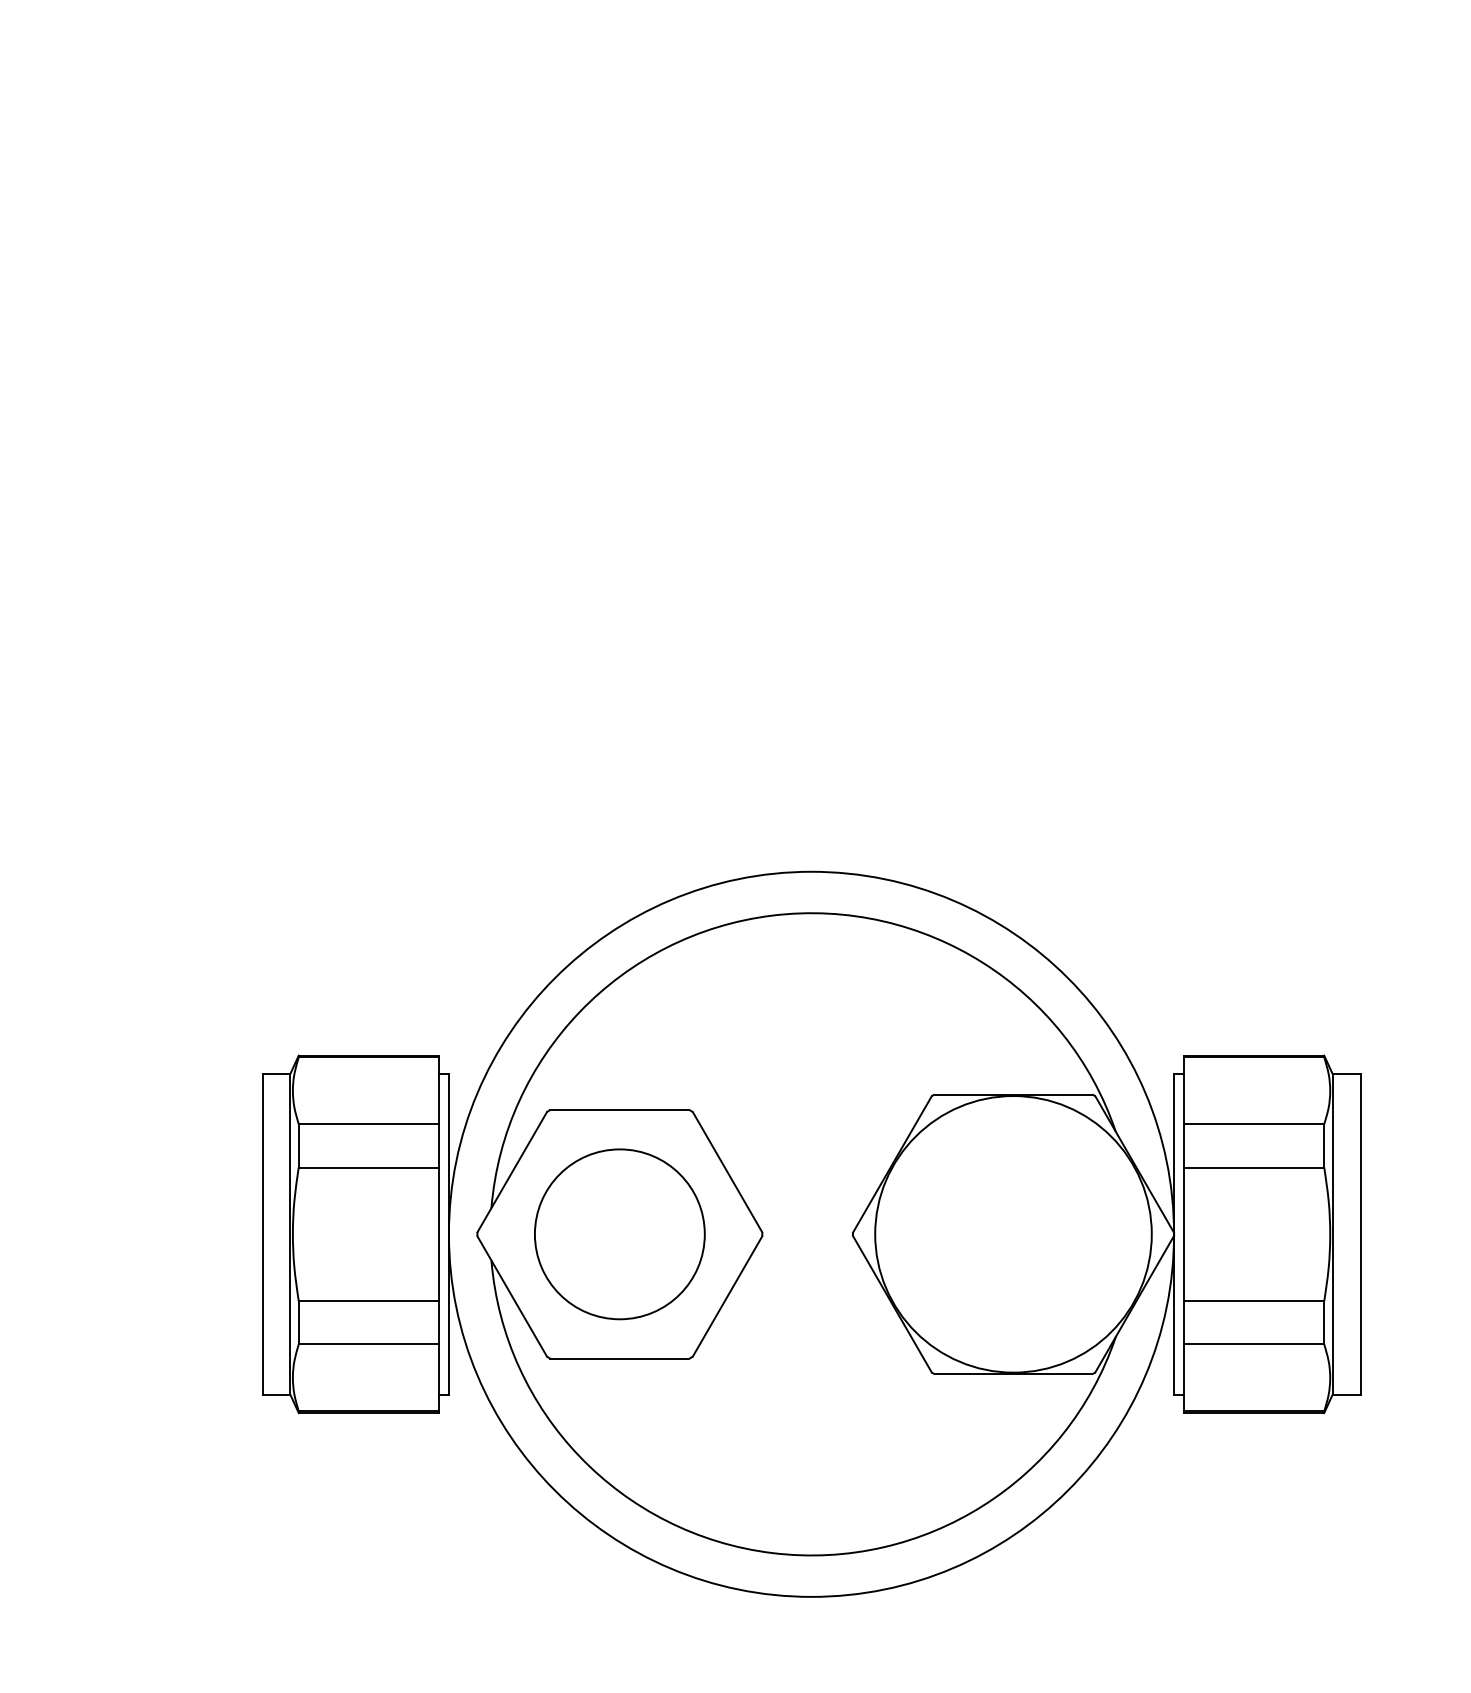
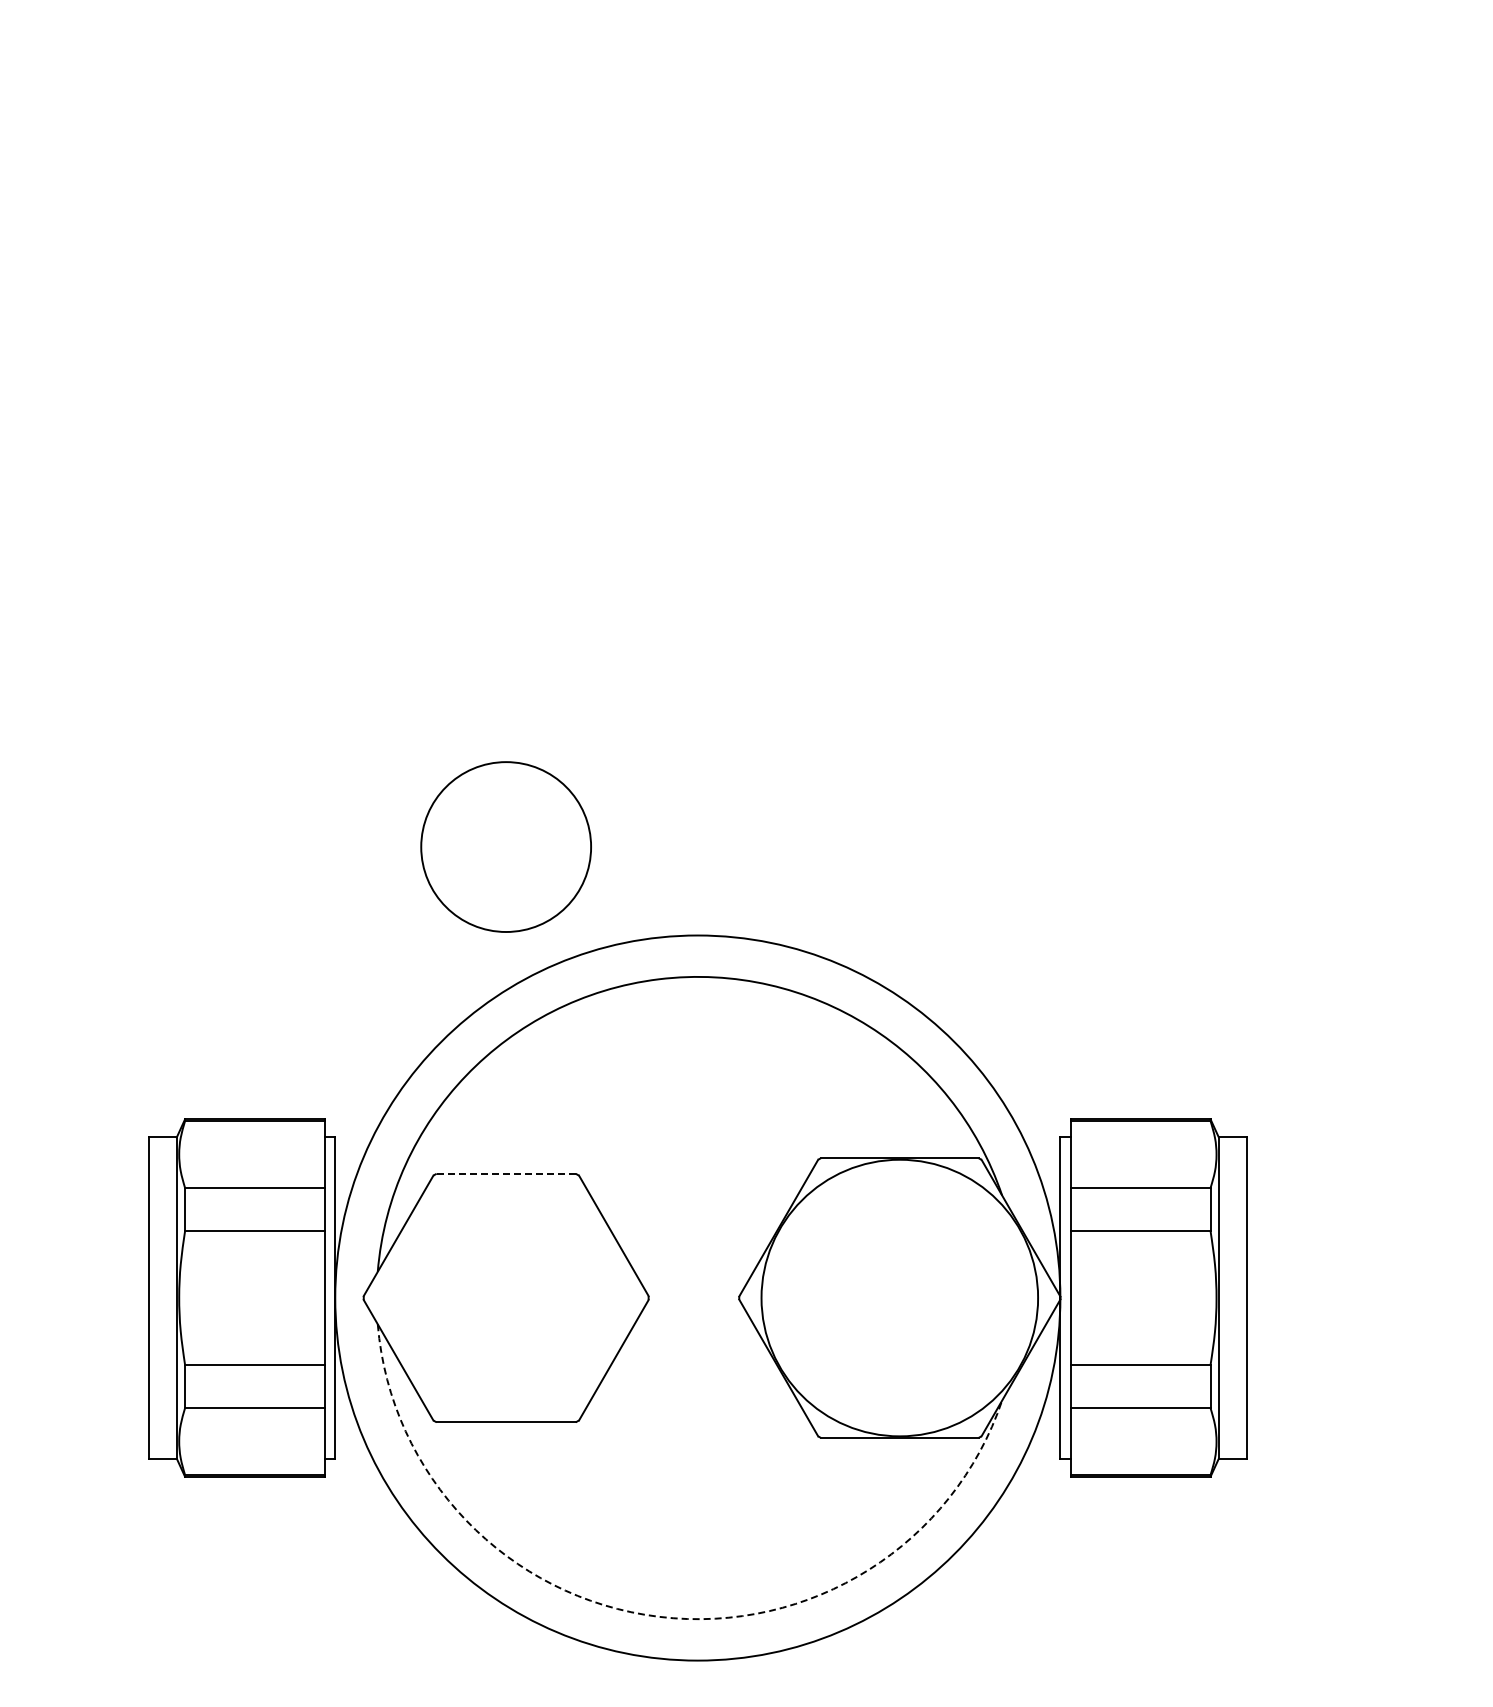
line: (620, 1109) -> (506, 1173), solid -> dashed
circle: (619, 1233) -> (505, 846), moved
arc: (772, 1552) -> (658, 1616), solid -> dashed

